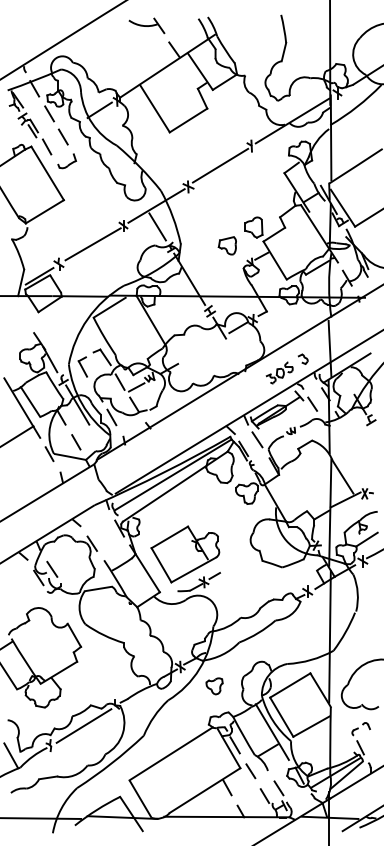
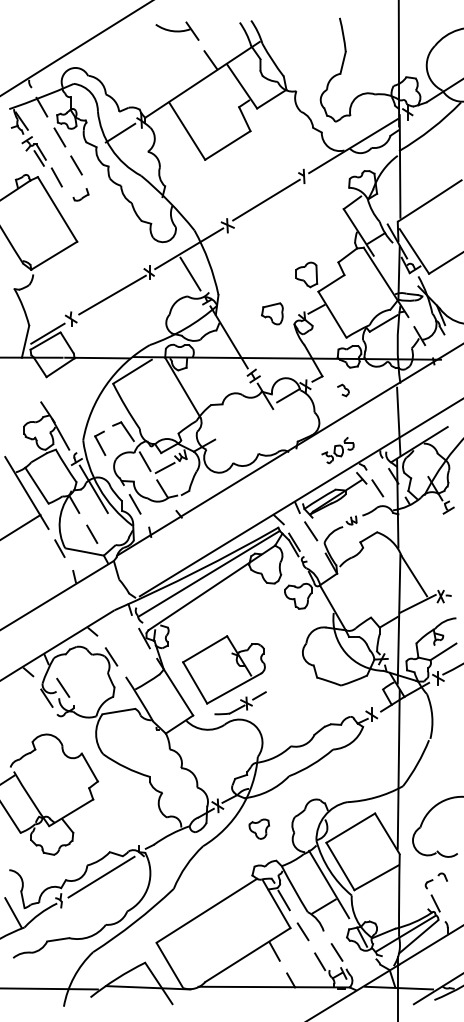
part: (66, 161) -> (80, 195), size x0.7
part: (226, 245) -> (271, 313), moved
part: (302, 358) -> (342, 389), moved

